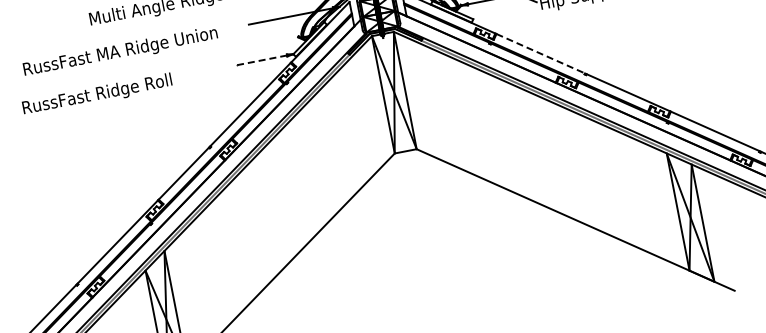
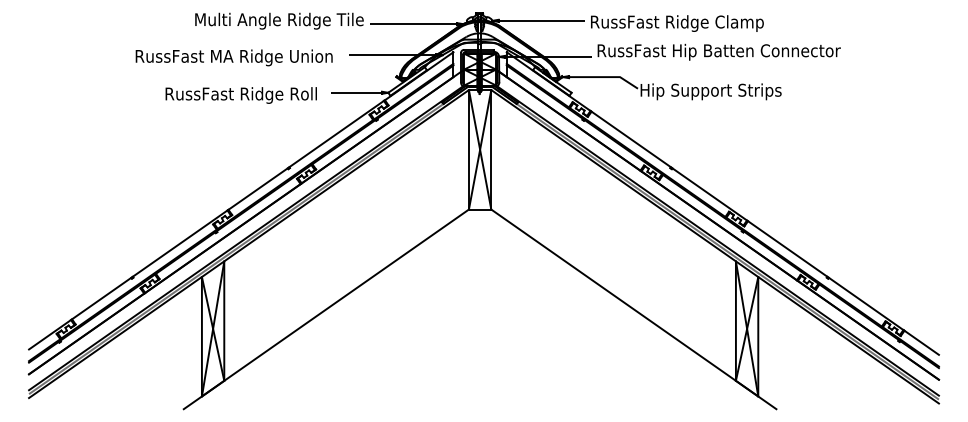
text: (119, 52) -> (233, 57), moved
line: (540, 53) -> (631, 139), dashed -> solid
line: (262, 60) -> (356, 92), dashed -> solid
text: (96, 95) -> (240, 95), moved

